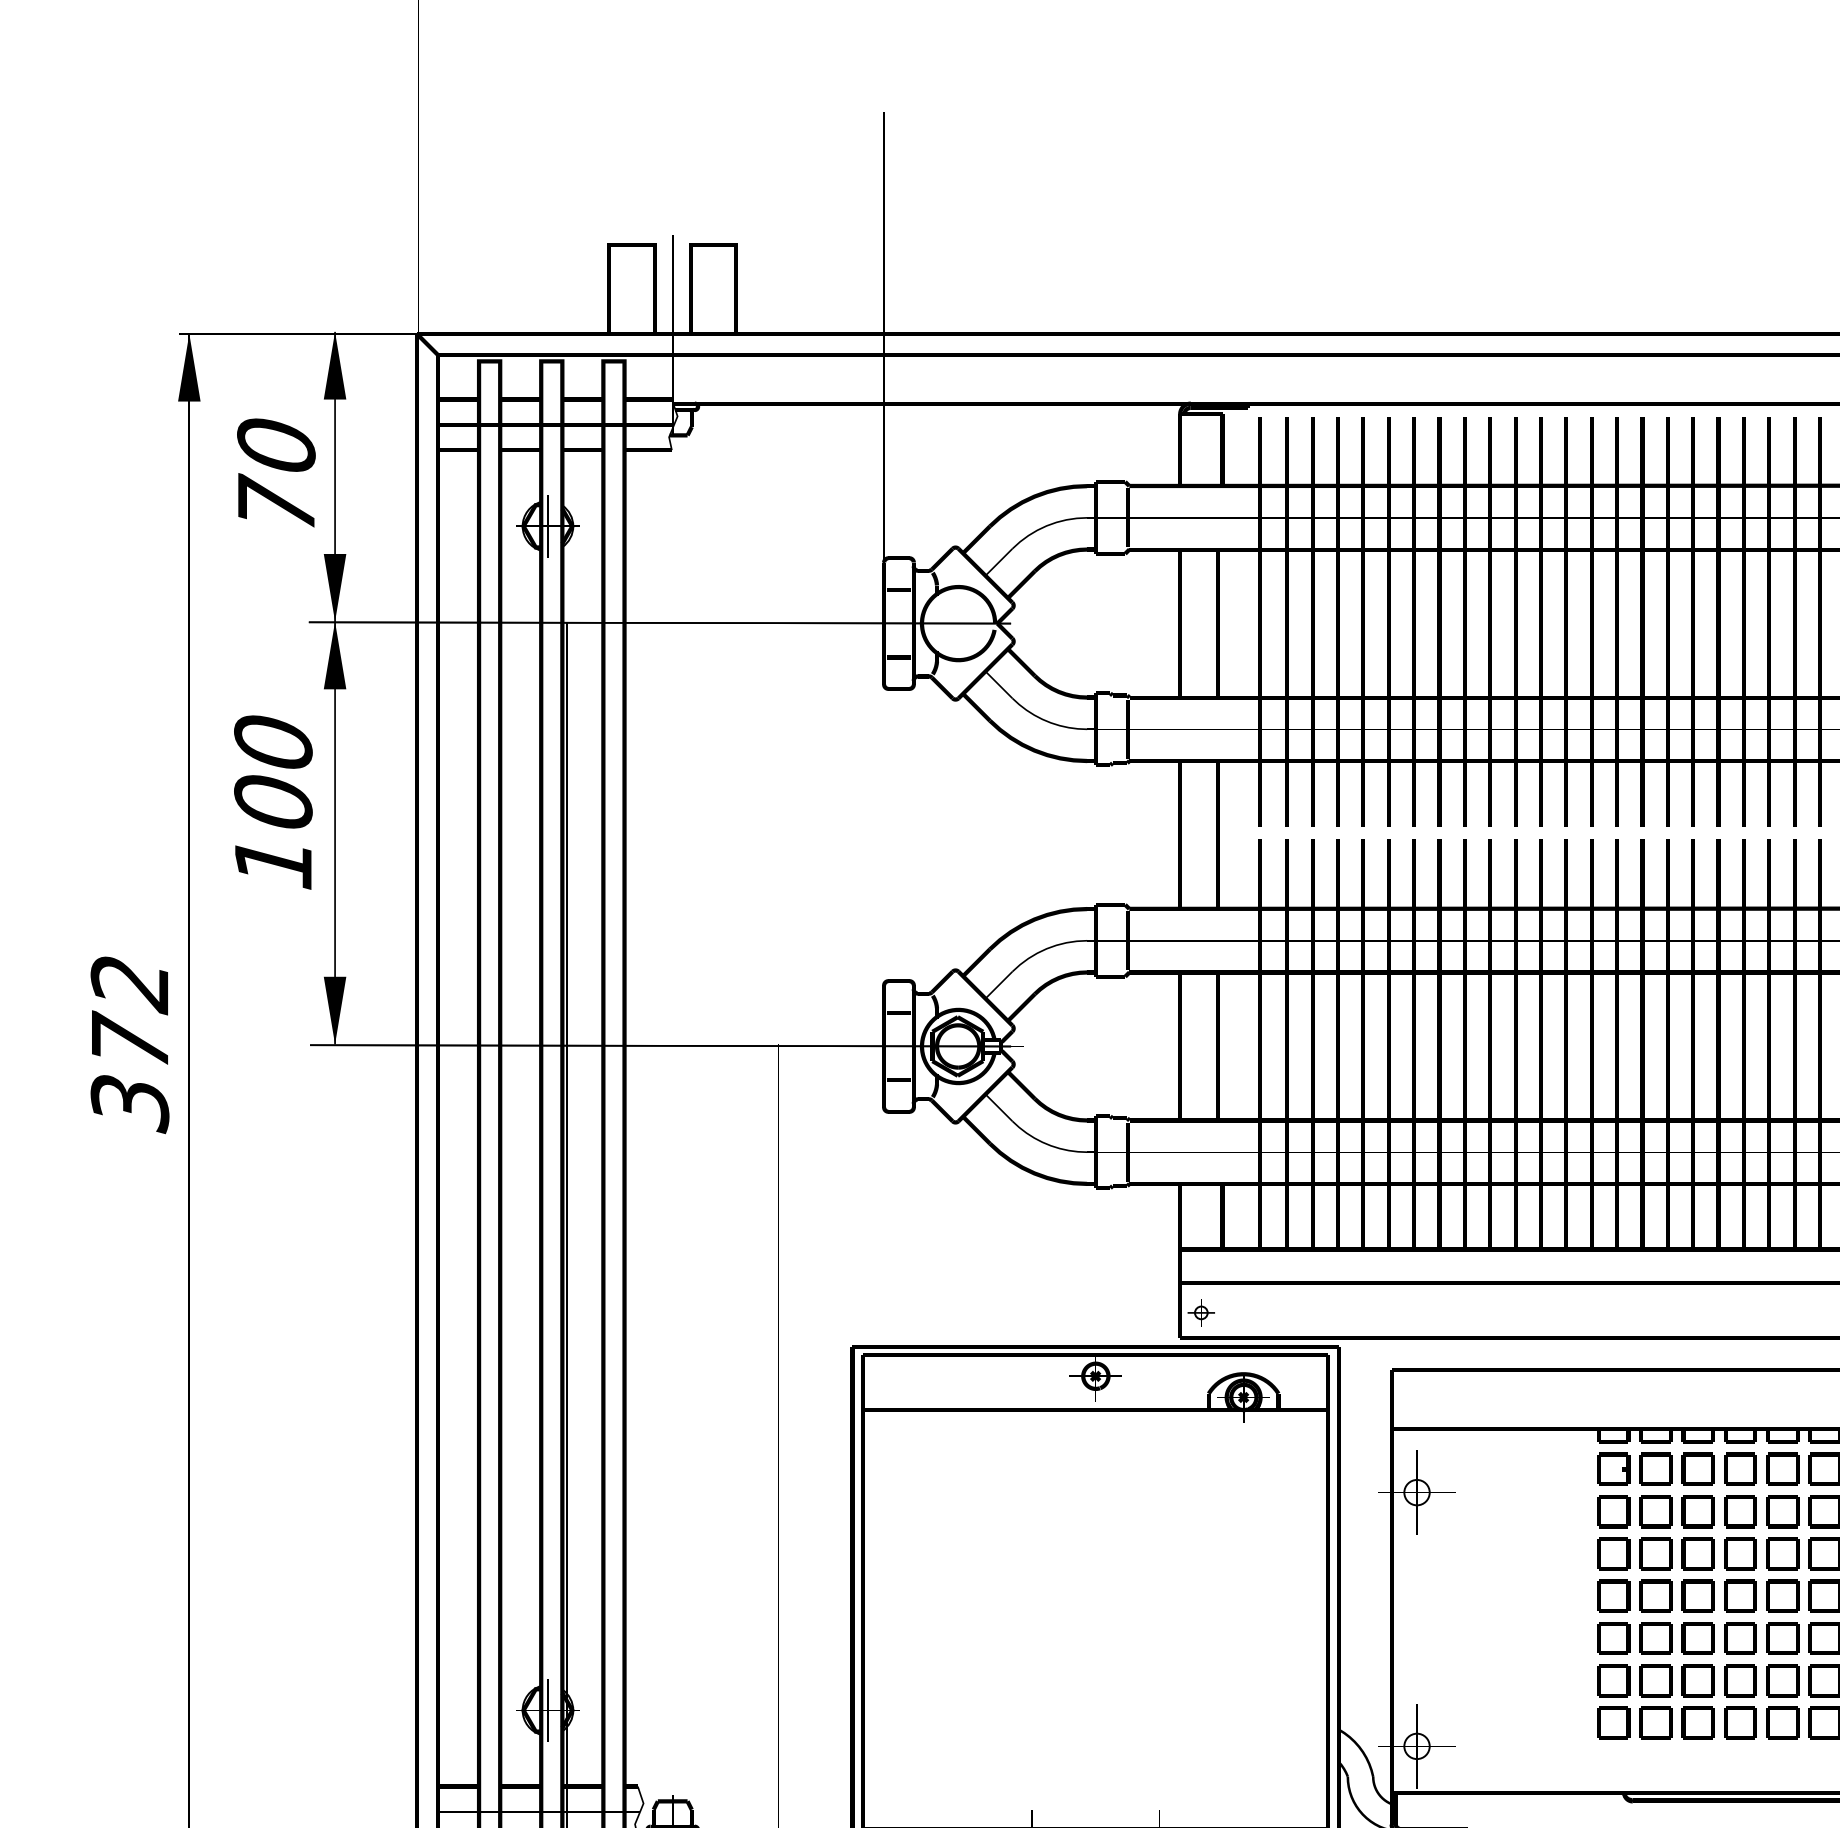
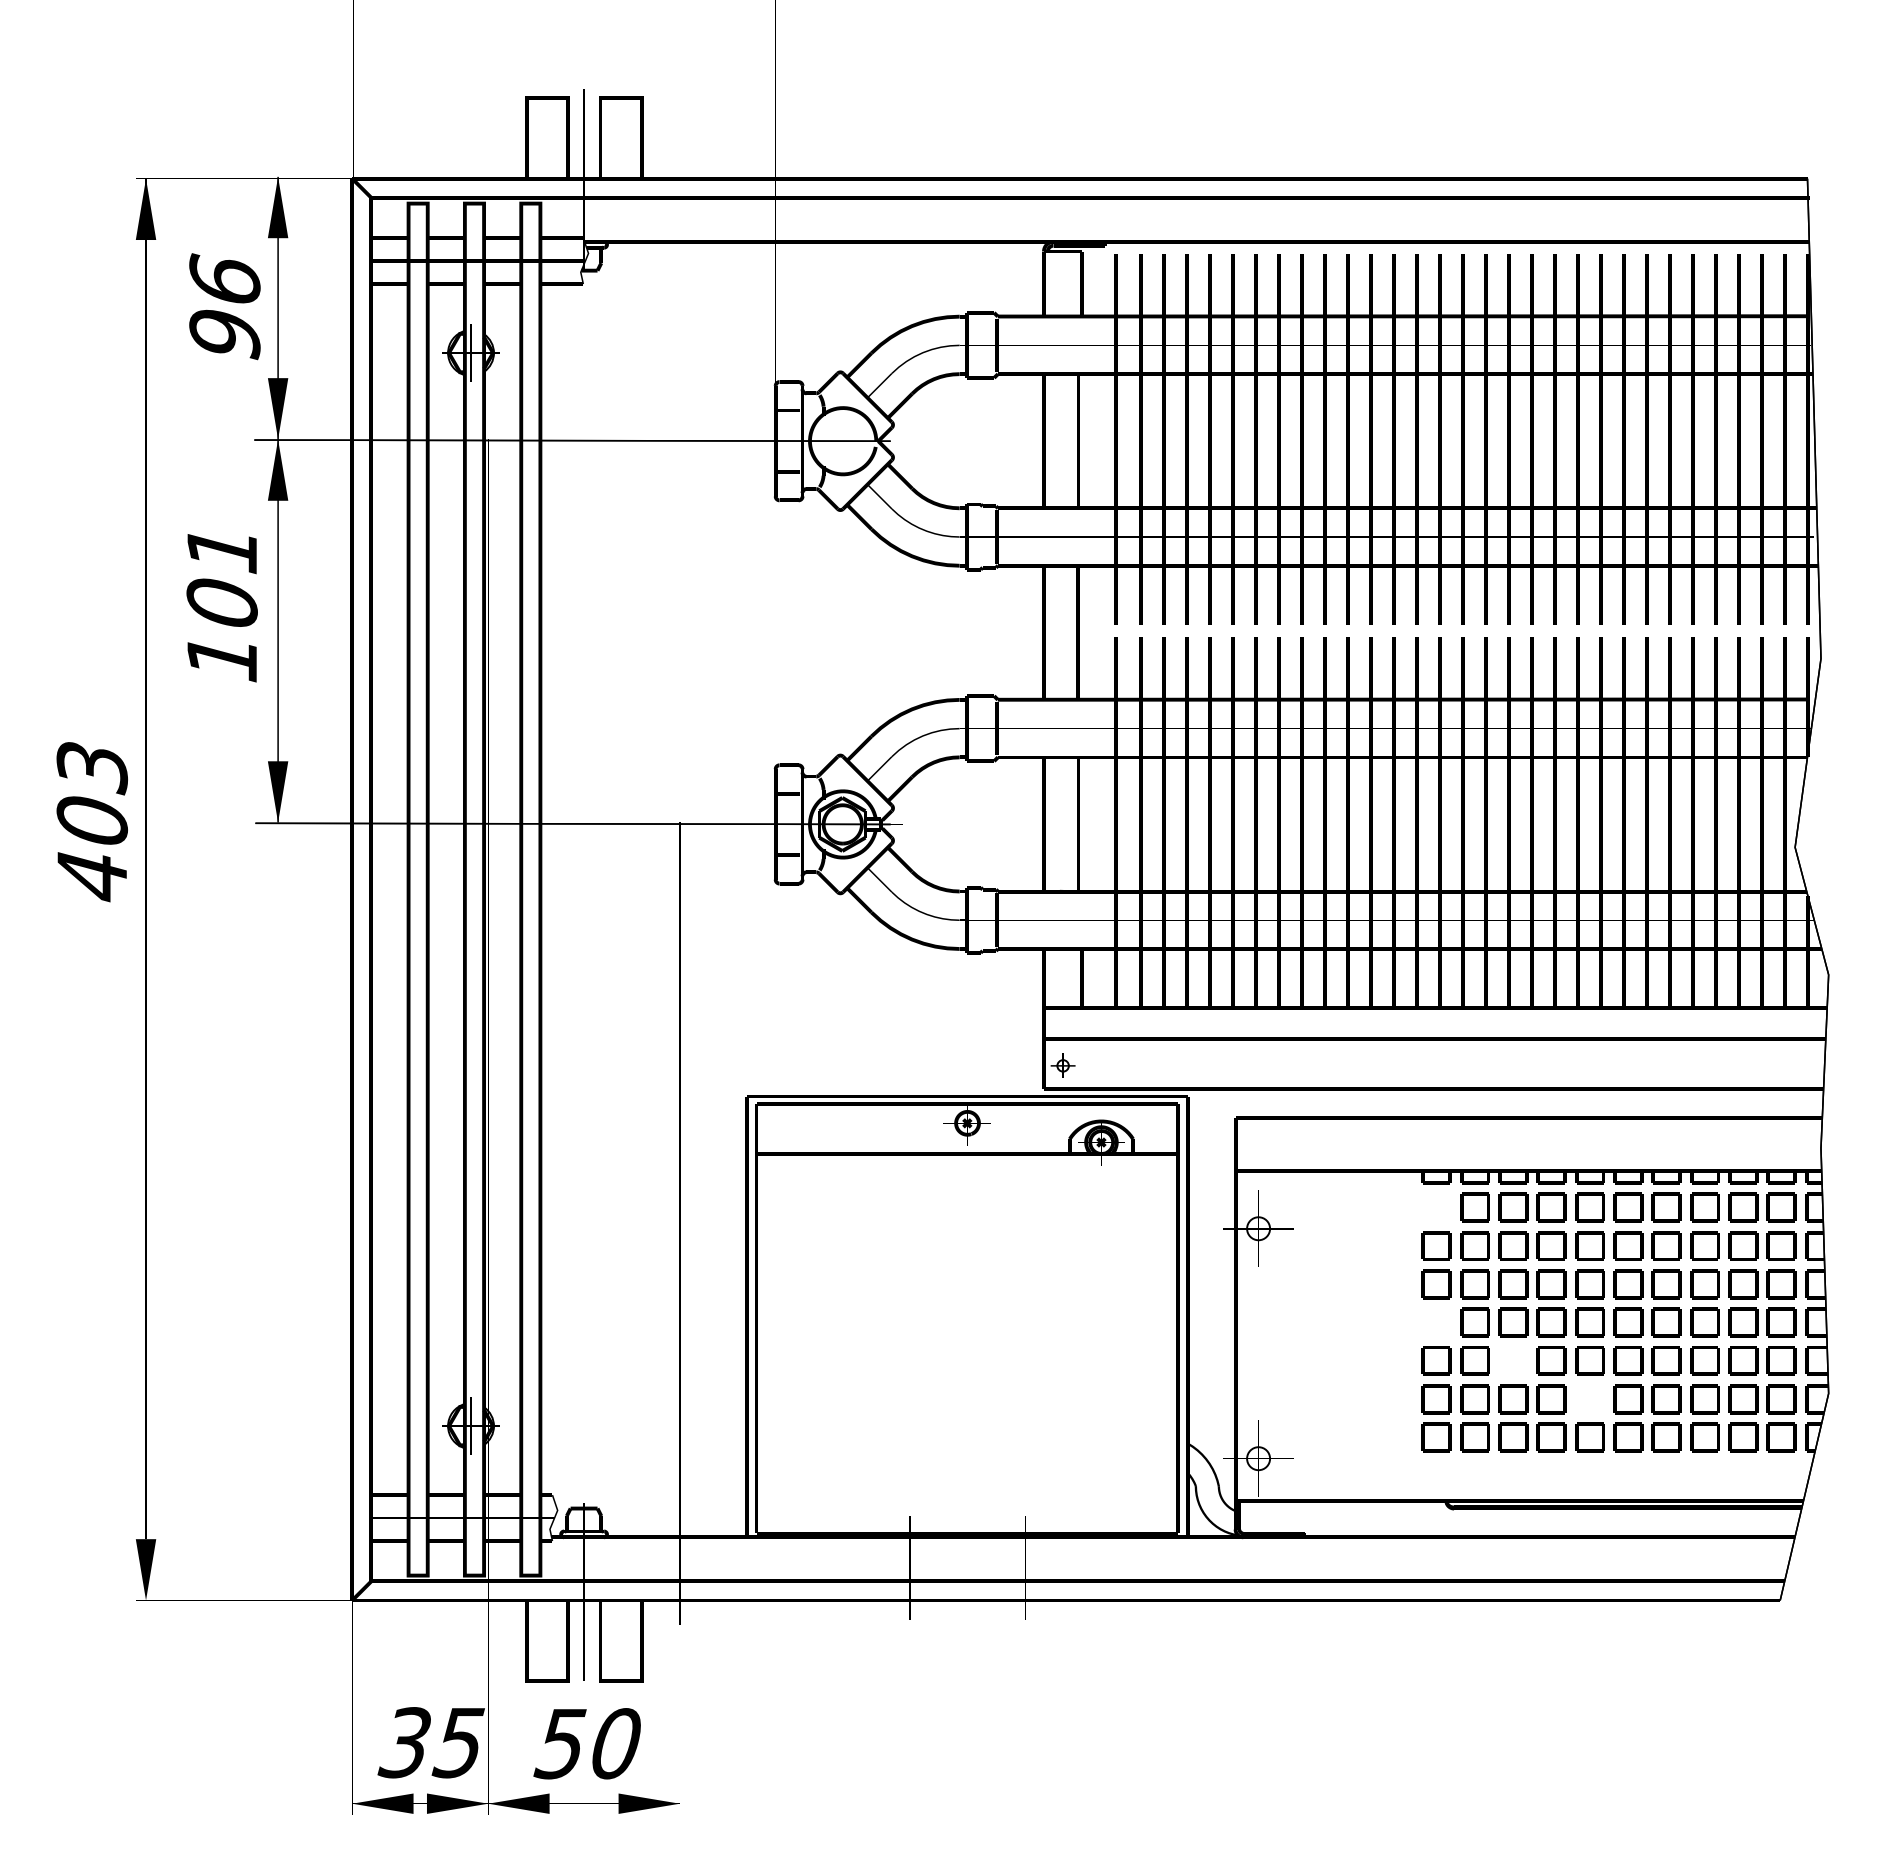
text: (275, 474) -> (224, 306), 70 -> 96
text: (272, 743) -> (221, 549), 100 -> 101
text: (130, 1044) -> (92, 822), 372 -> 403
part: (1613, 1469) -> (1436, 1207), removed
part: (1613, 1596) -> (1436, 1322), removed
part: (1698, 1638) -> (1513, 1360), removed
part: (1782, 1681) -> (1589, 1399), removed

